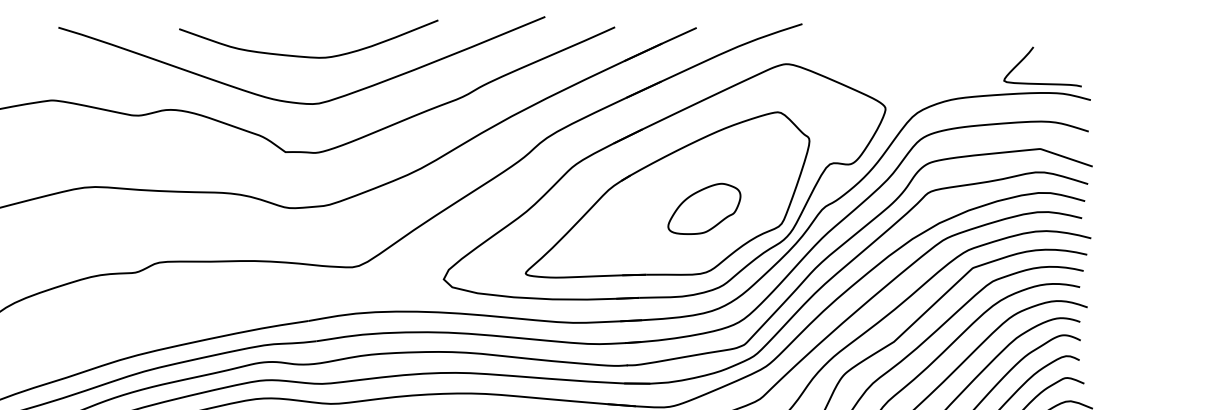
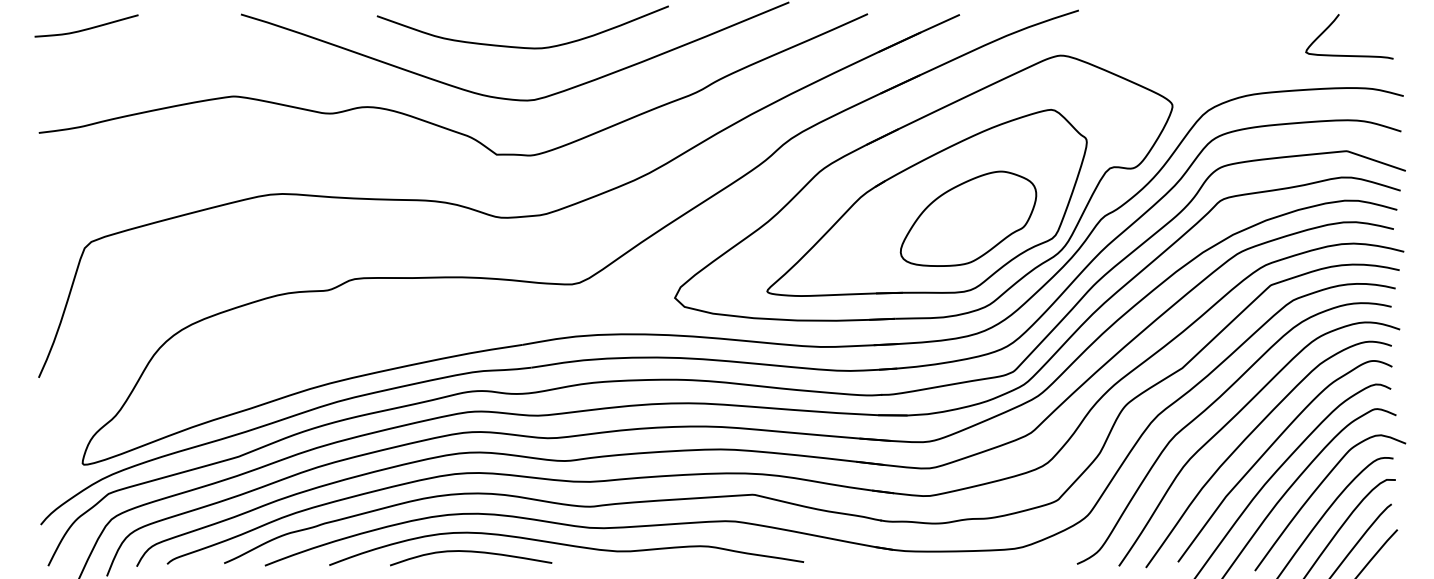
curve: (1042, 83) -> (1349, 55), moved
part: (704, 208) -> (968, 218), size x1.67

